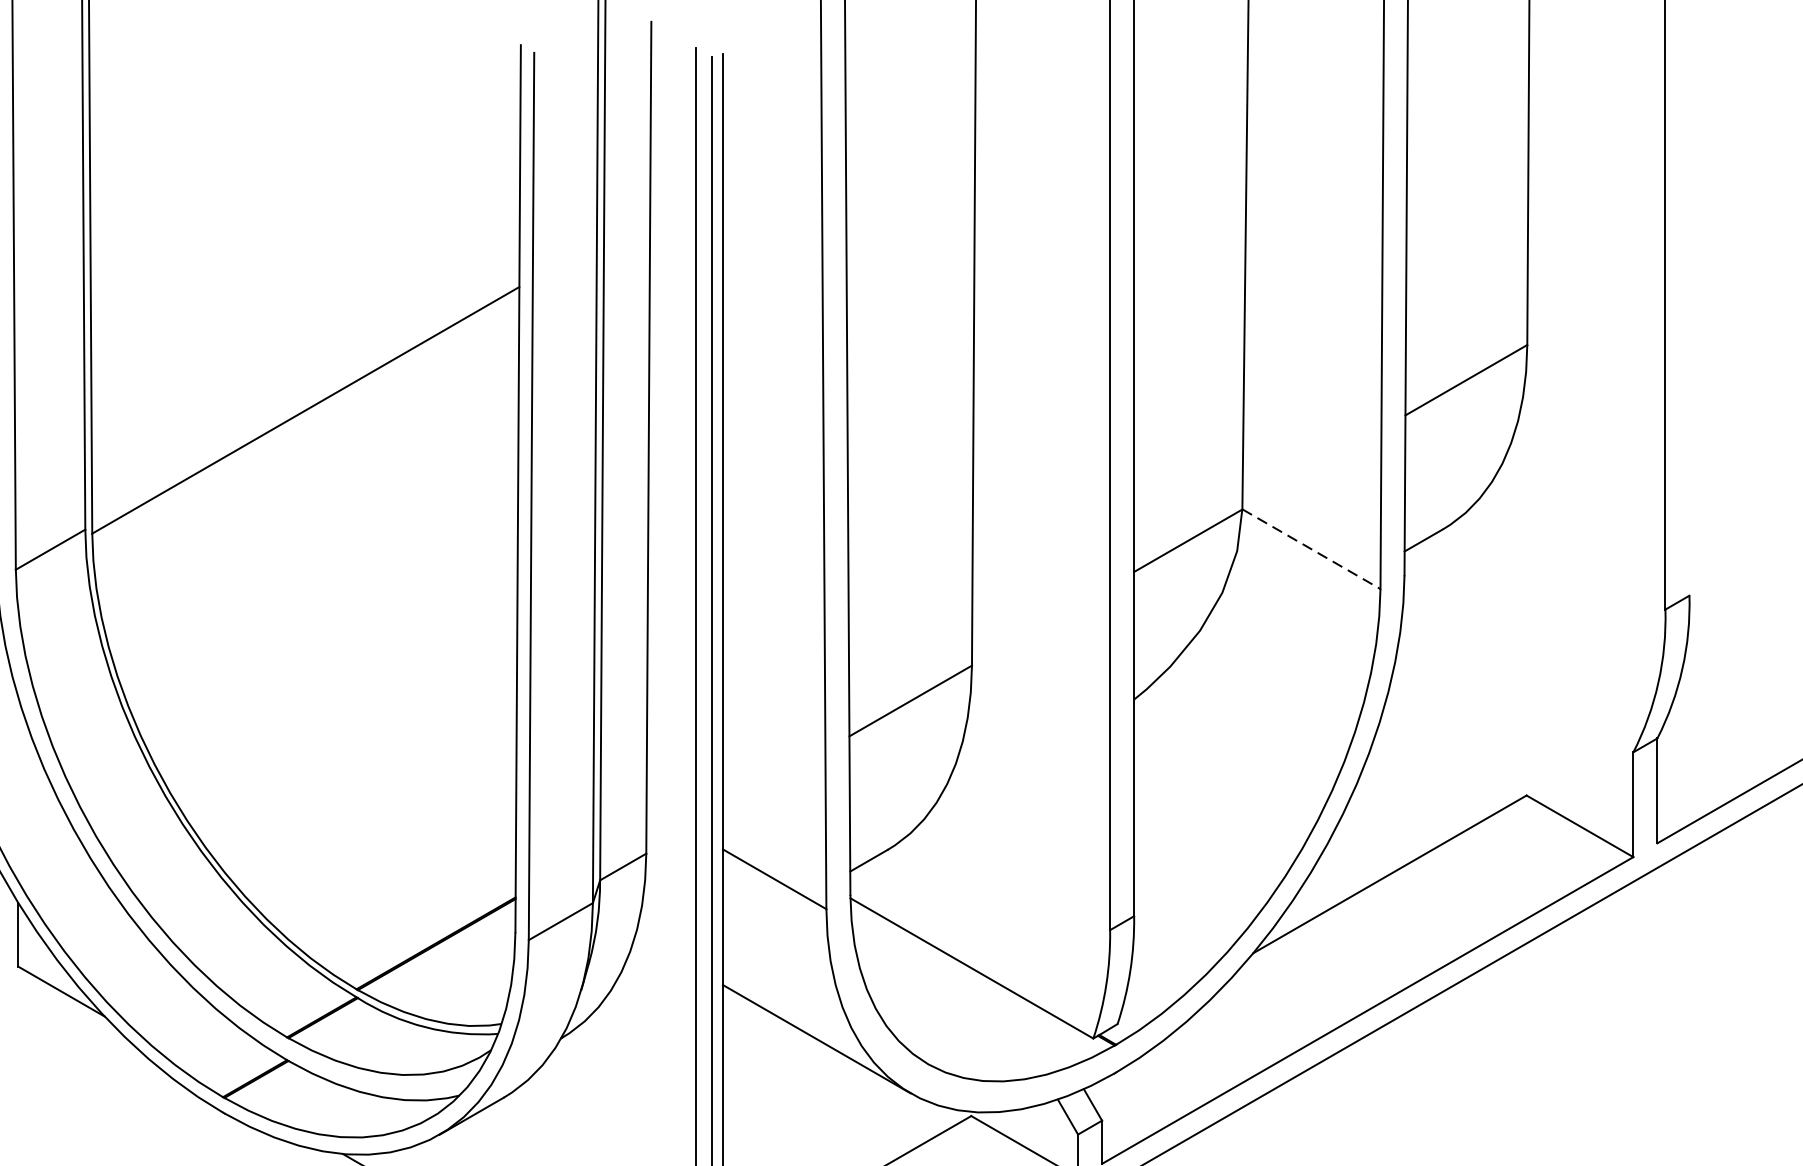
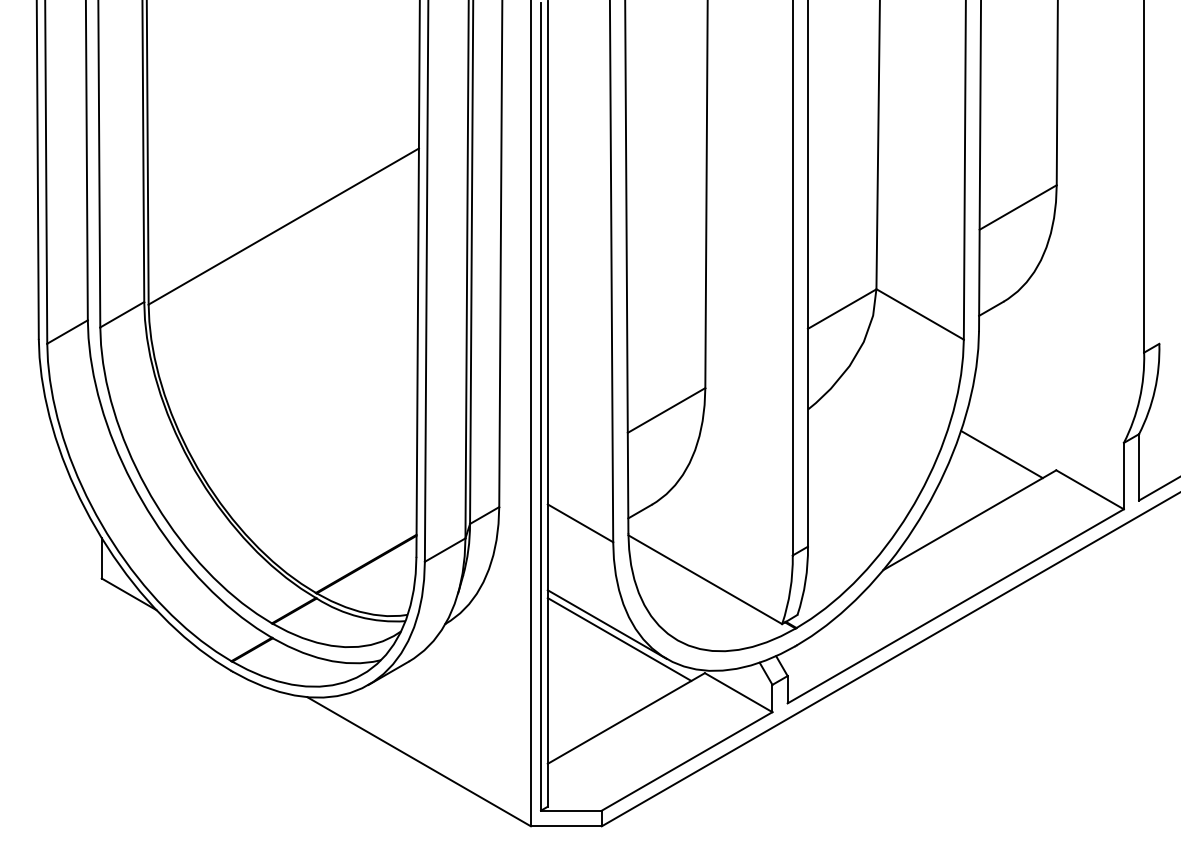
line: (1311, 549) -> (920, 314), dashed -> solid
line: (1440, 770) -> (1001, 454), added
line: (836, 1062) -> (619, 639), added

